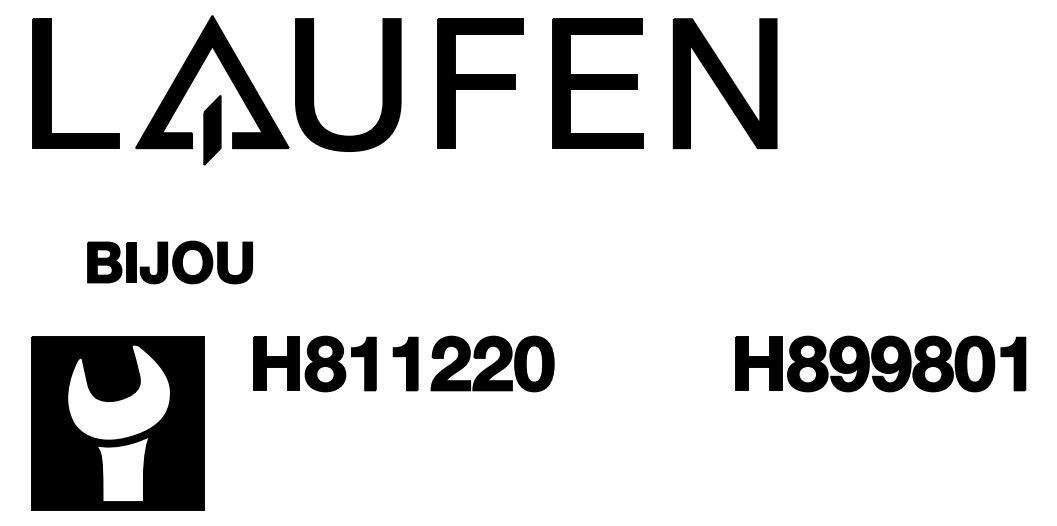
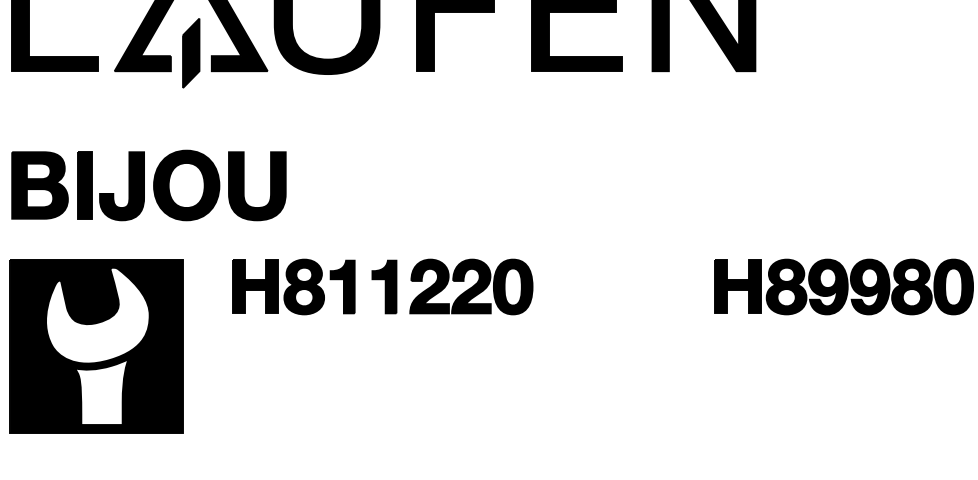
part: (169, 262) -> (148, 185), size x1.67

